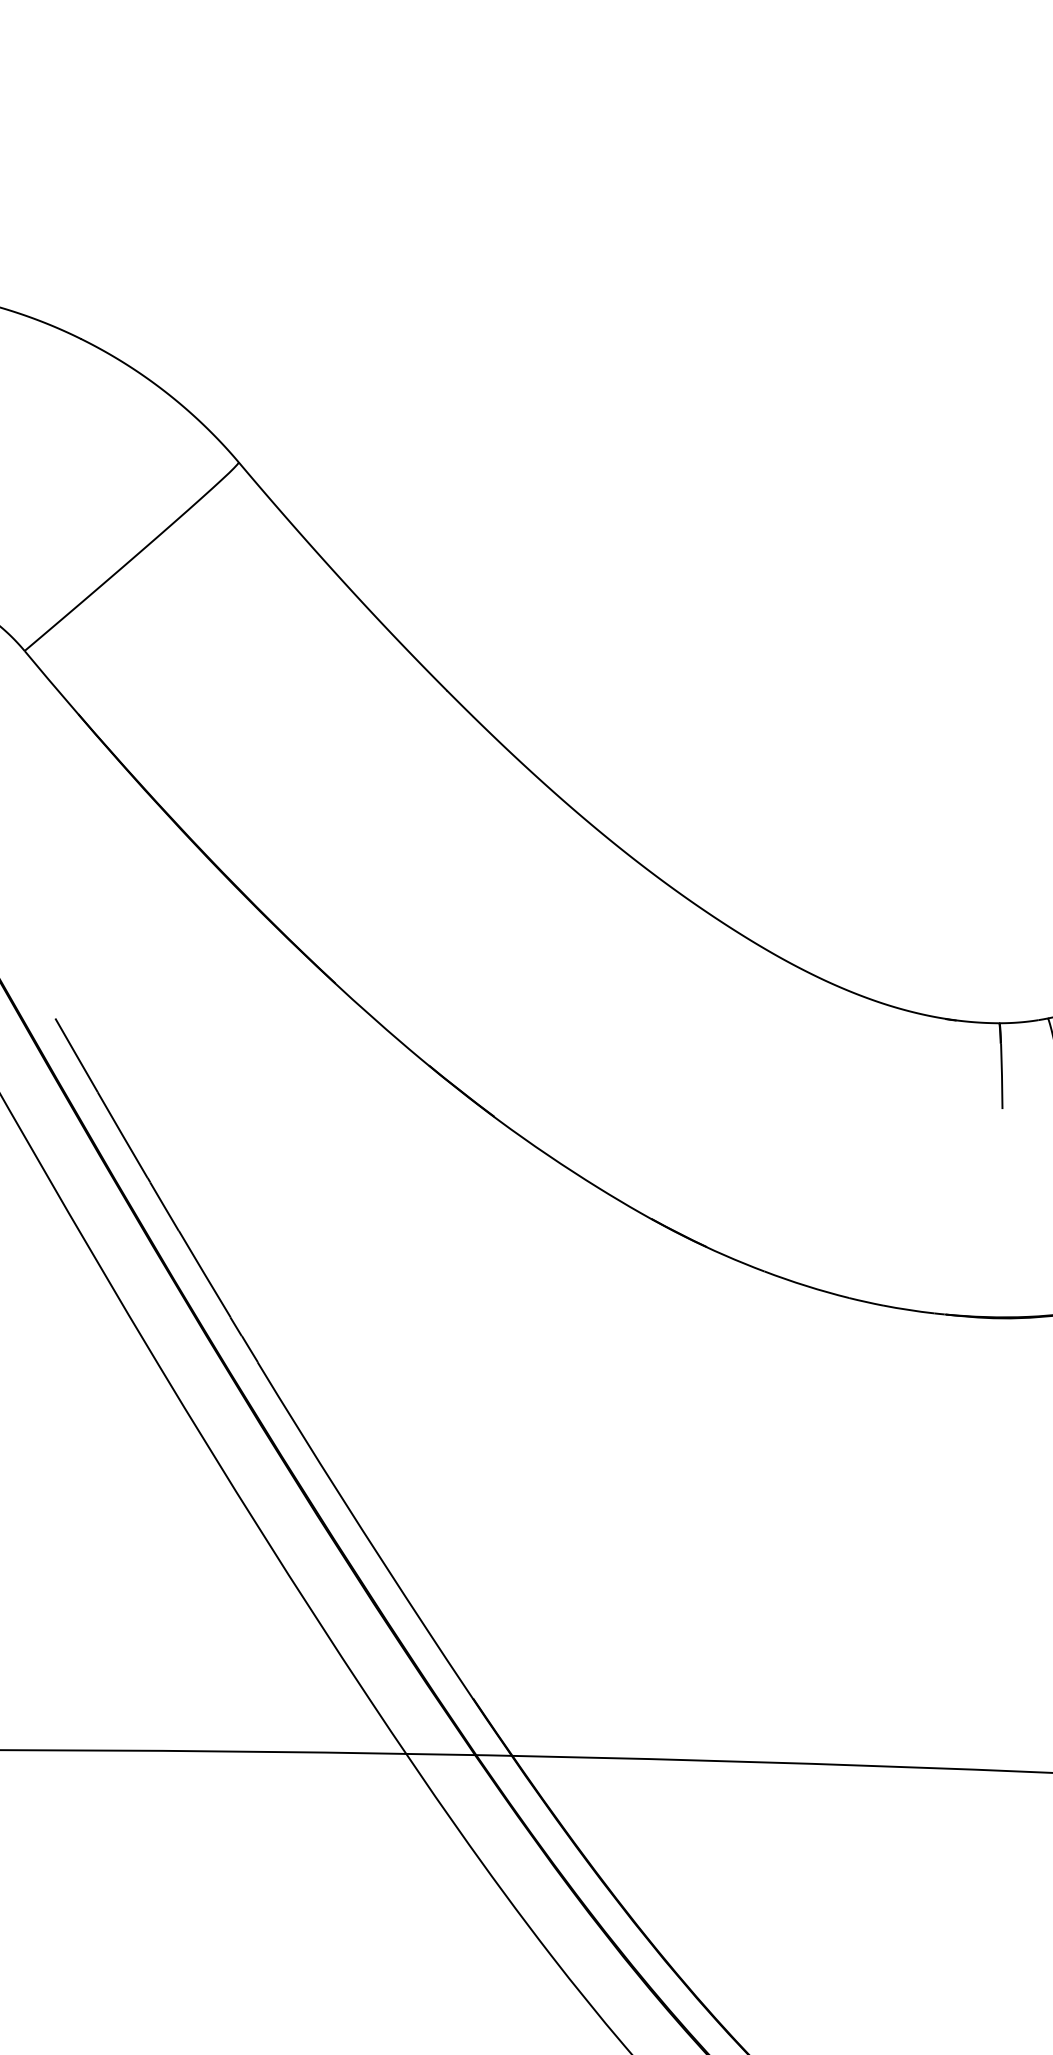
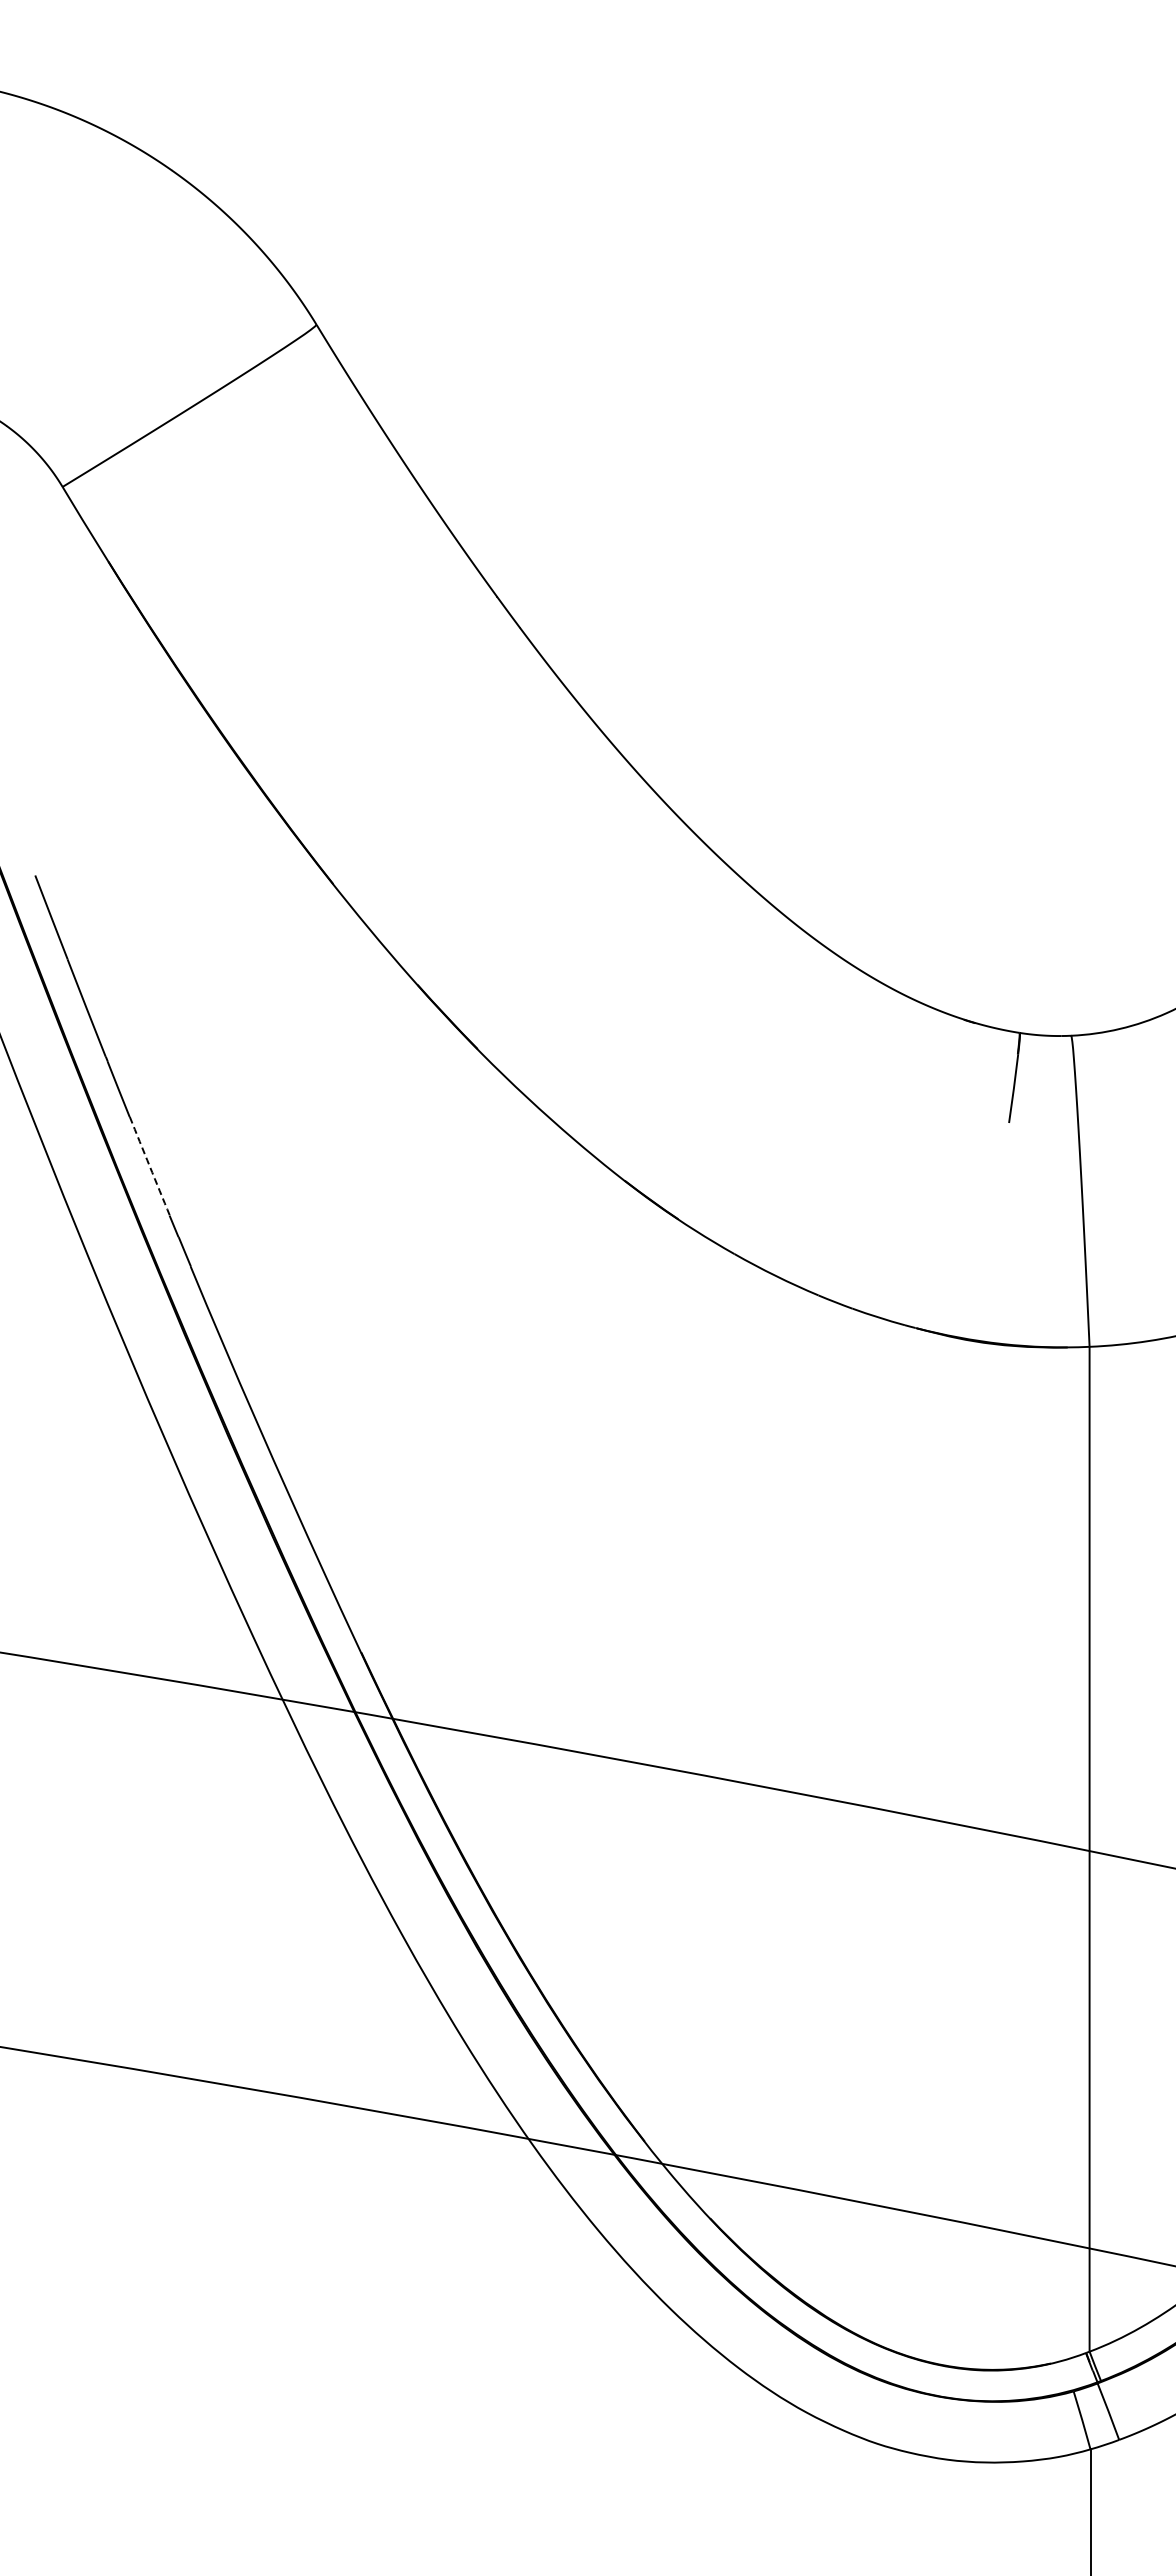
arc: (204, 1274) -> (149, 1166), solid -> dashed

